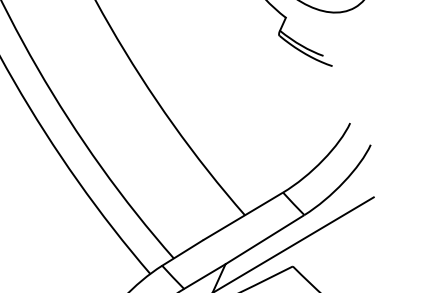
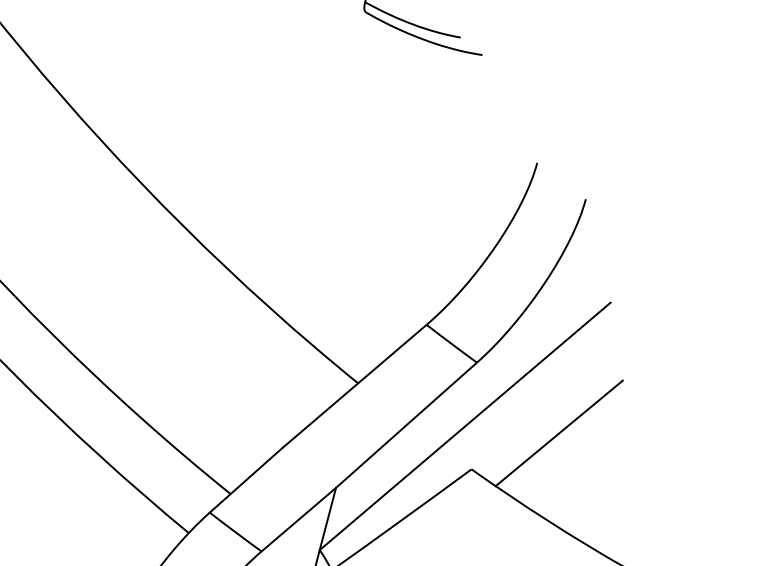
line: (338, 255) -> (559, 431), added

